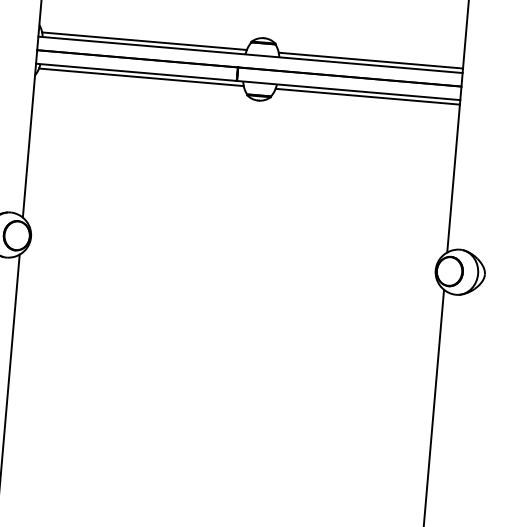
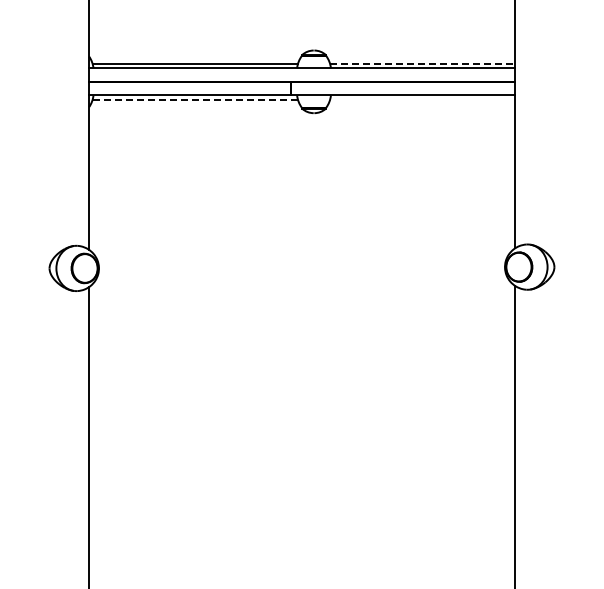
line: (371, 60) -> (423, 63), solid -> dashed
line: (141, 76) -> (195, 99), solid -> dashed
line: (367, 96) -> (422, 99), removed

